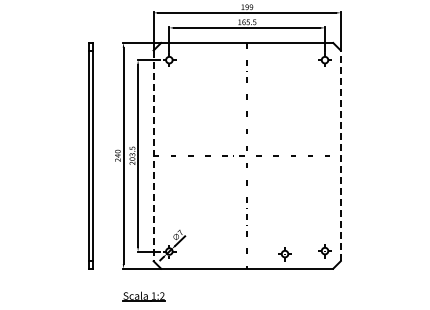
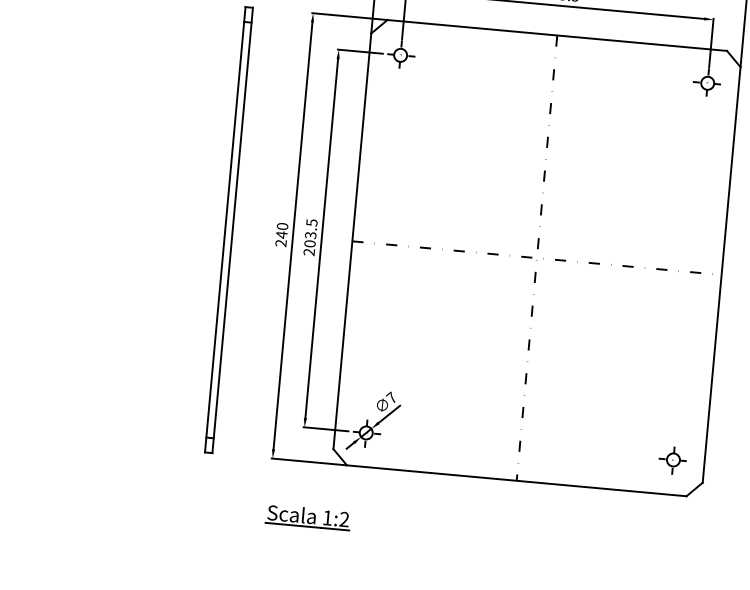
line: (340, 155) -> (721, 274), dashed -> solid
line: (153, 156) -> (352, 242), dashed -> solid
part: (284, 254) -> (592, 459), removed

